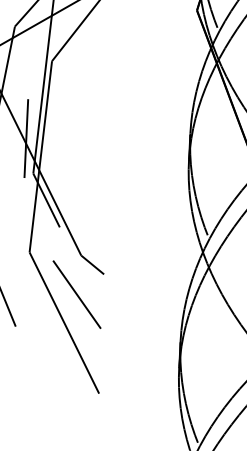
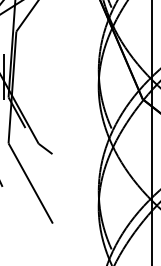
line: (77, 294) -> (37, 166), removed

